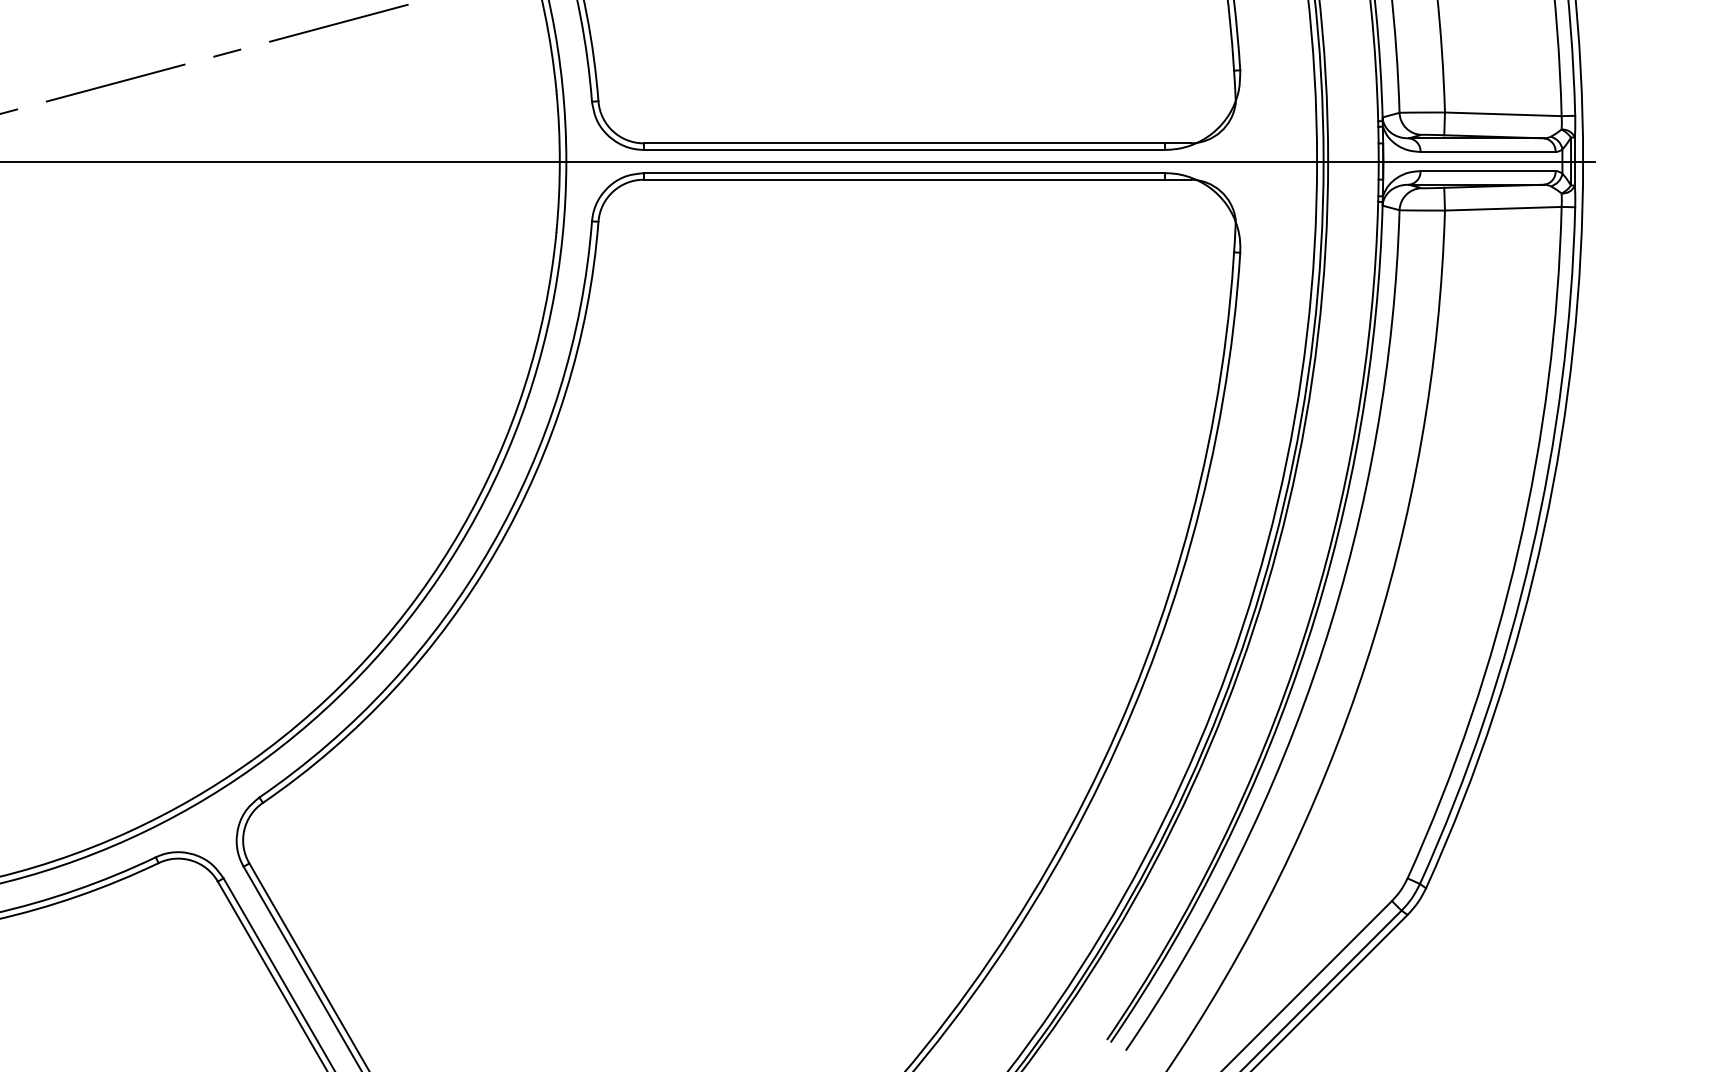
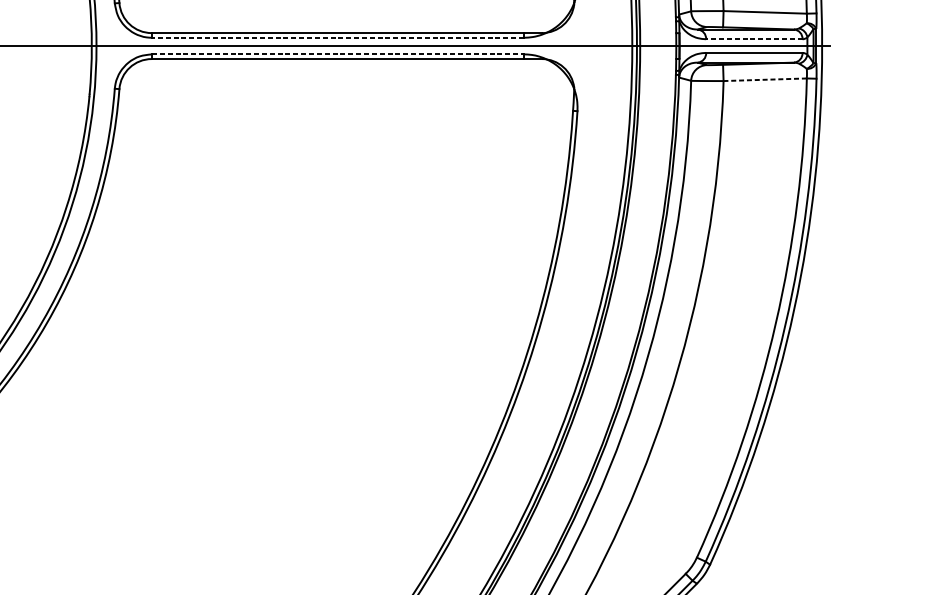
line: (904, 149) -> (337, 37), solid -> dashed
line: (1488, 151) -> (754, 38), solid -> dashed
line: (904, 173) -> (337, 54), solid -> dashed
line: (1502, 208) -> (764, 79), solid -> dashed

